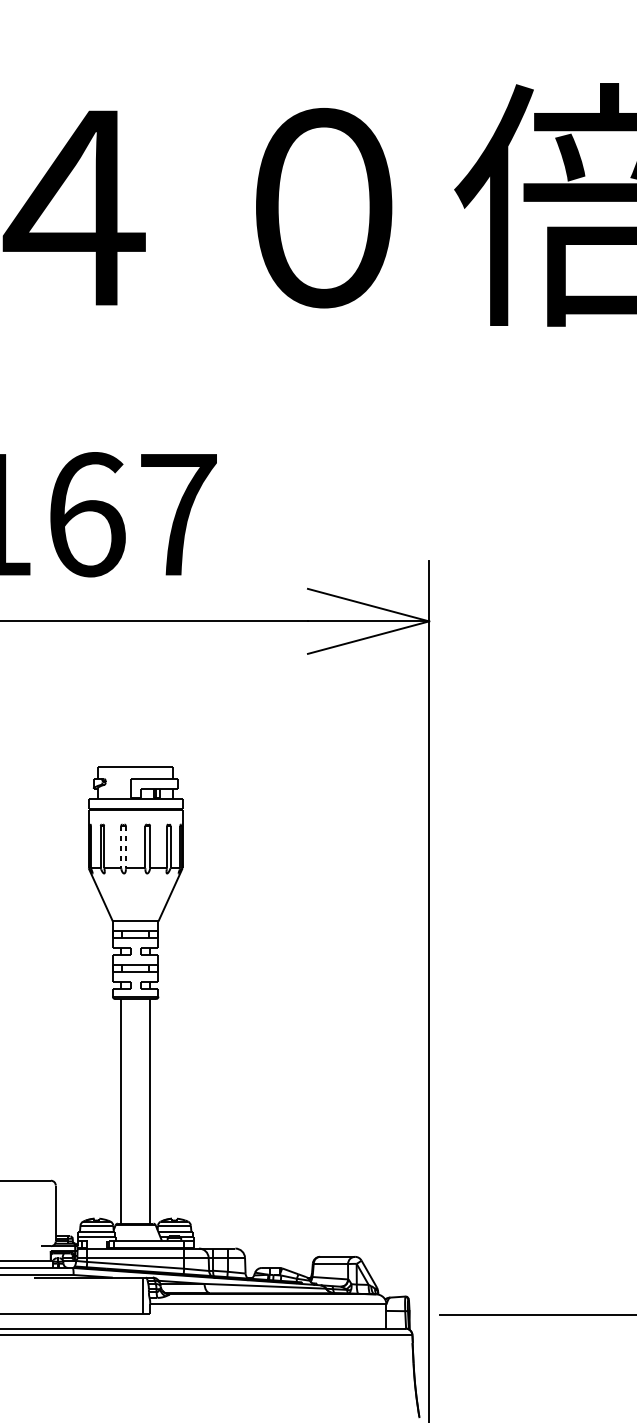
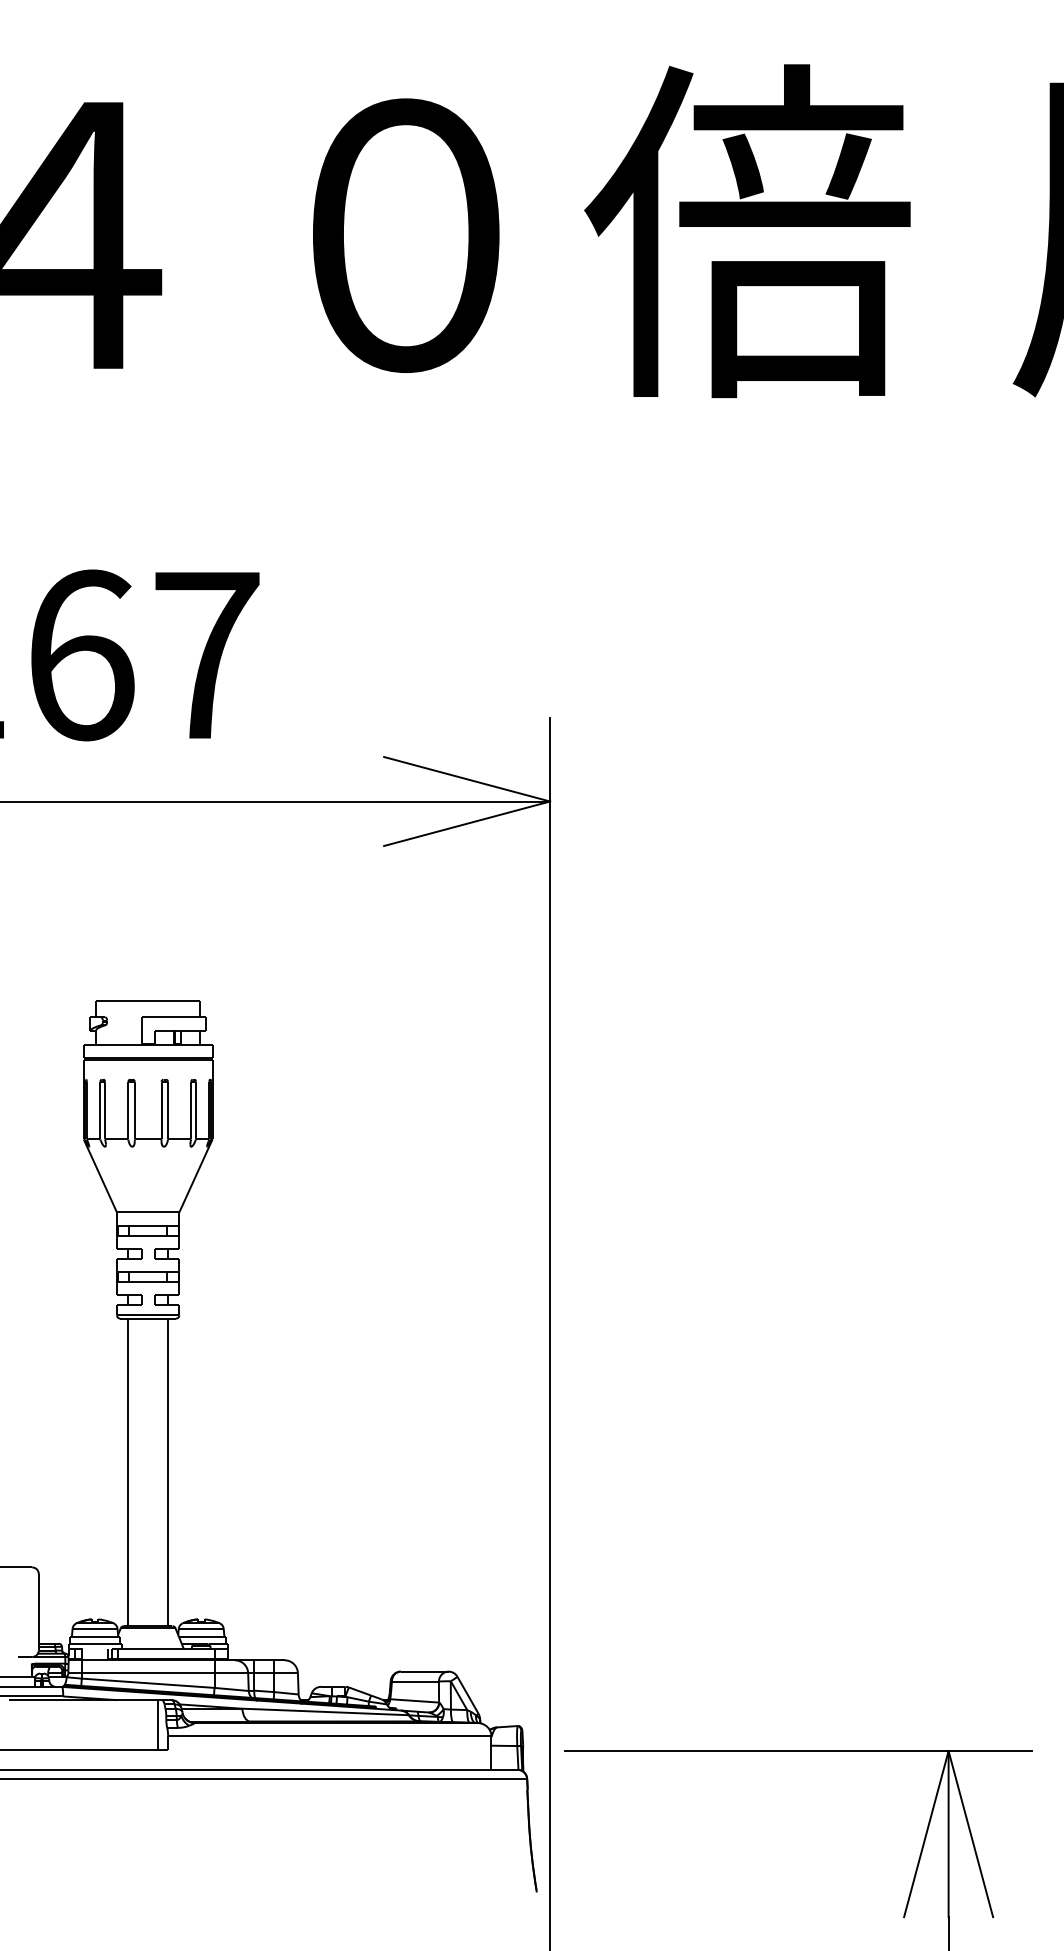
line: (121, 847) -> (128, 1110), dashed -> solid
line: (125, 847) -> (134, 1110), dashed -> solid

